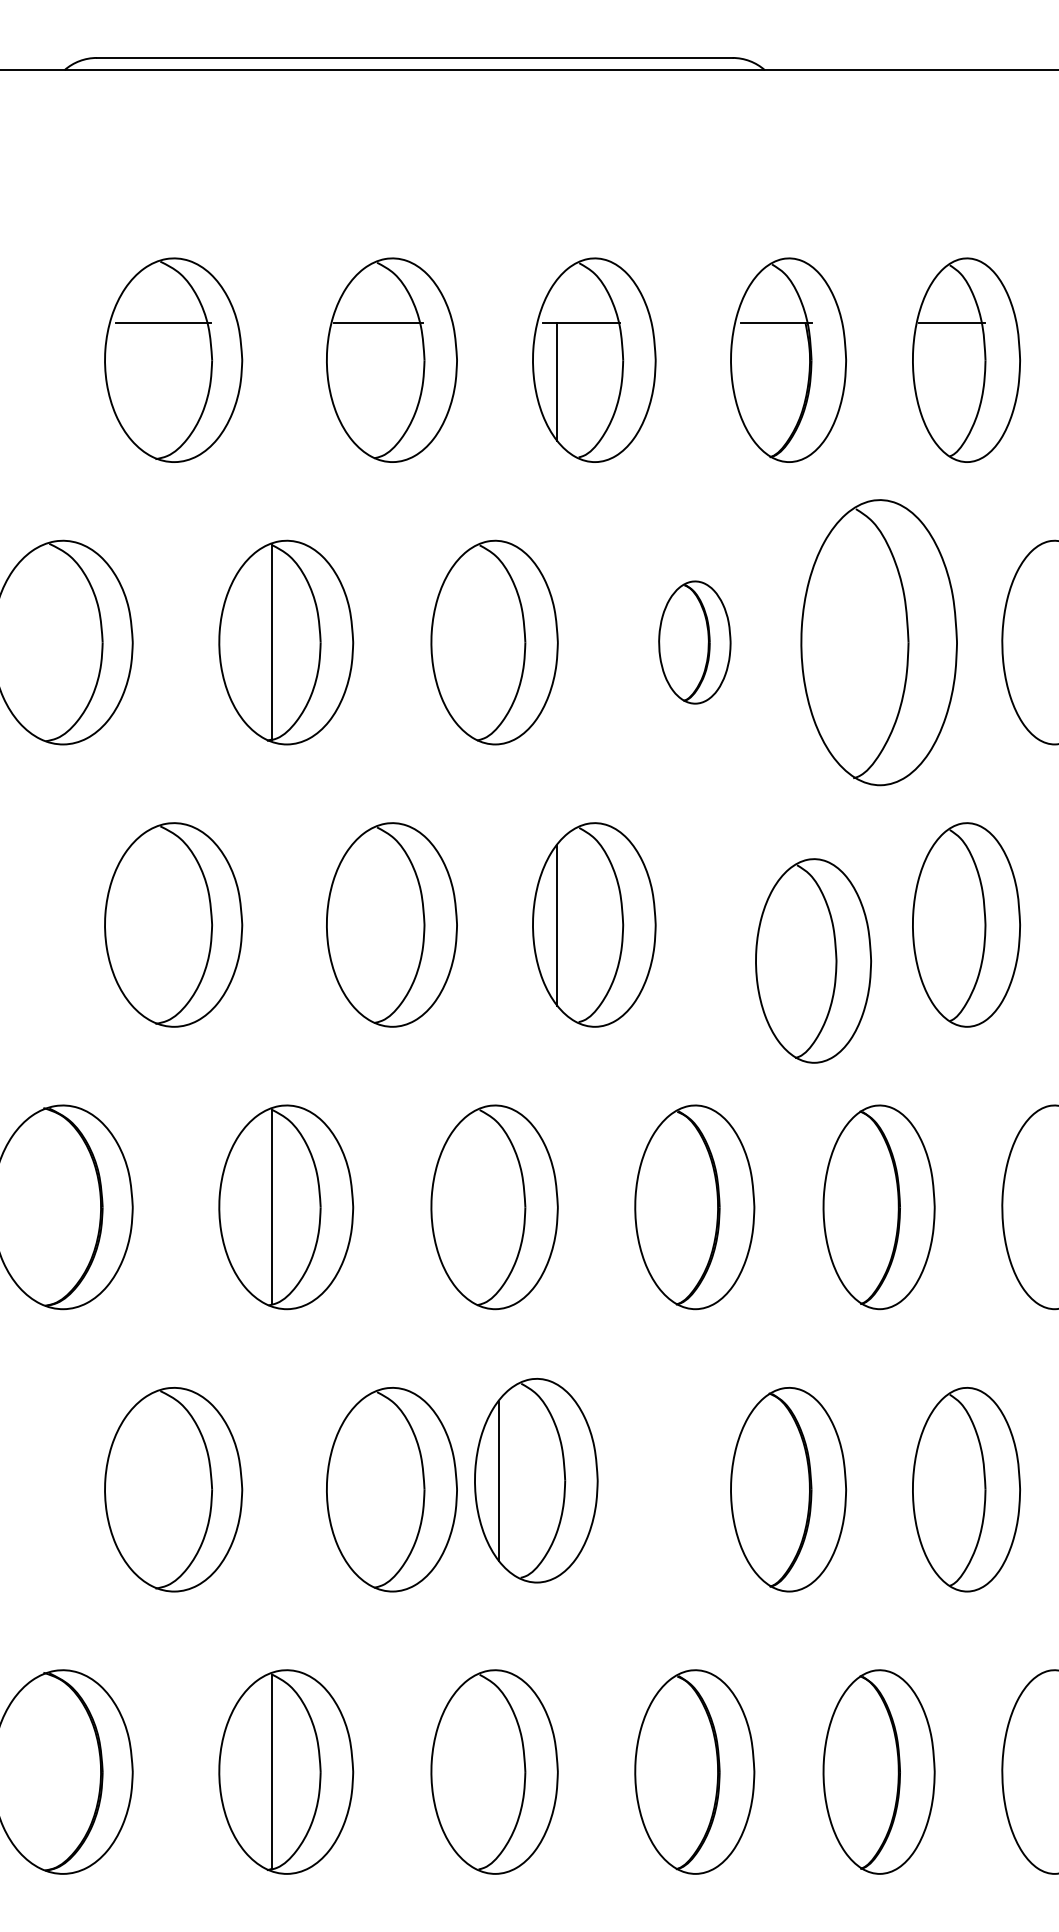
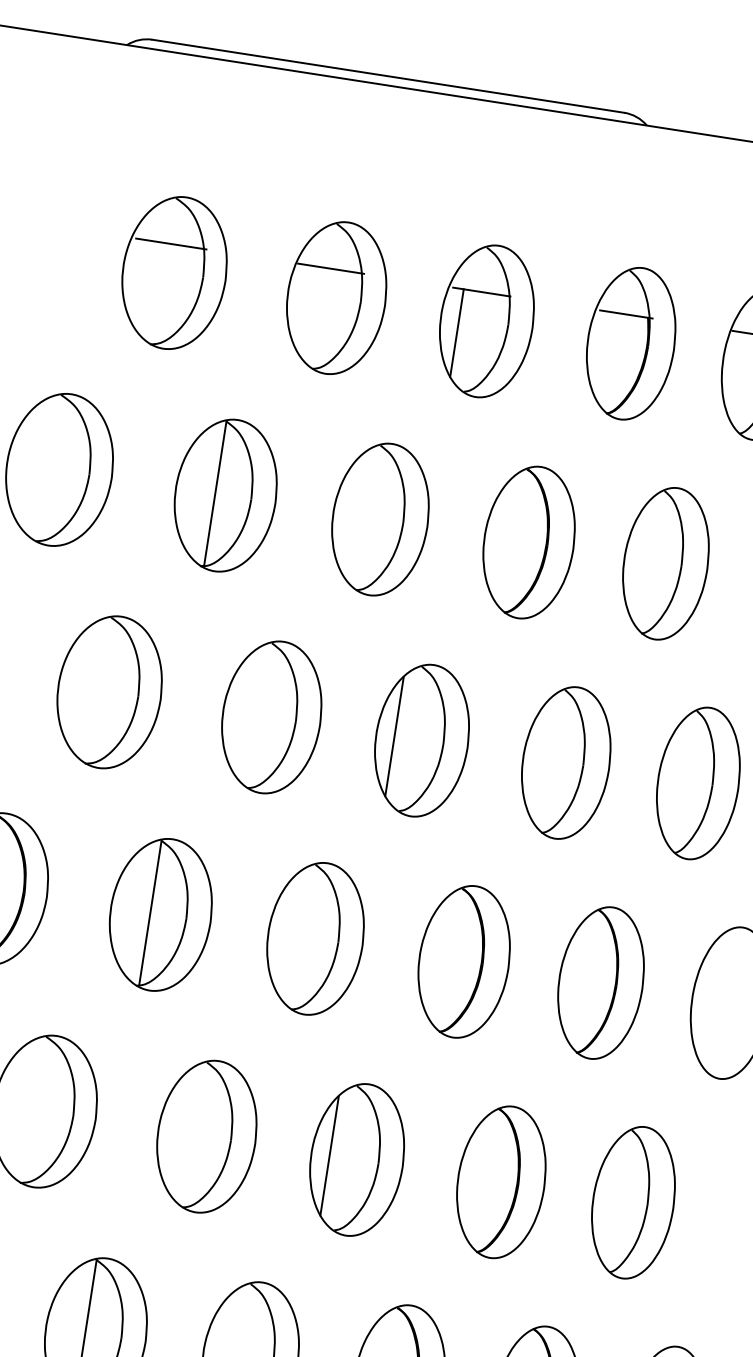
part: (694, 642) -> (528, 542), size x1.67
part: (878, 642) -> (665, 563), size x0.71
part: (813, 960) -> (566, 762), moved
part: (536, 1480) -> (357, 1159), moved

